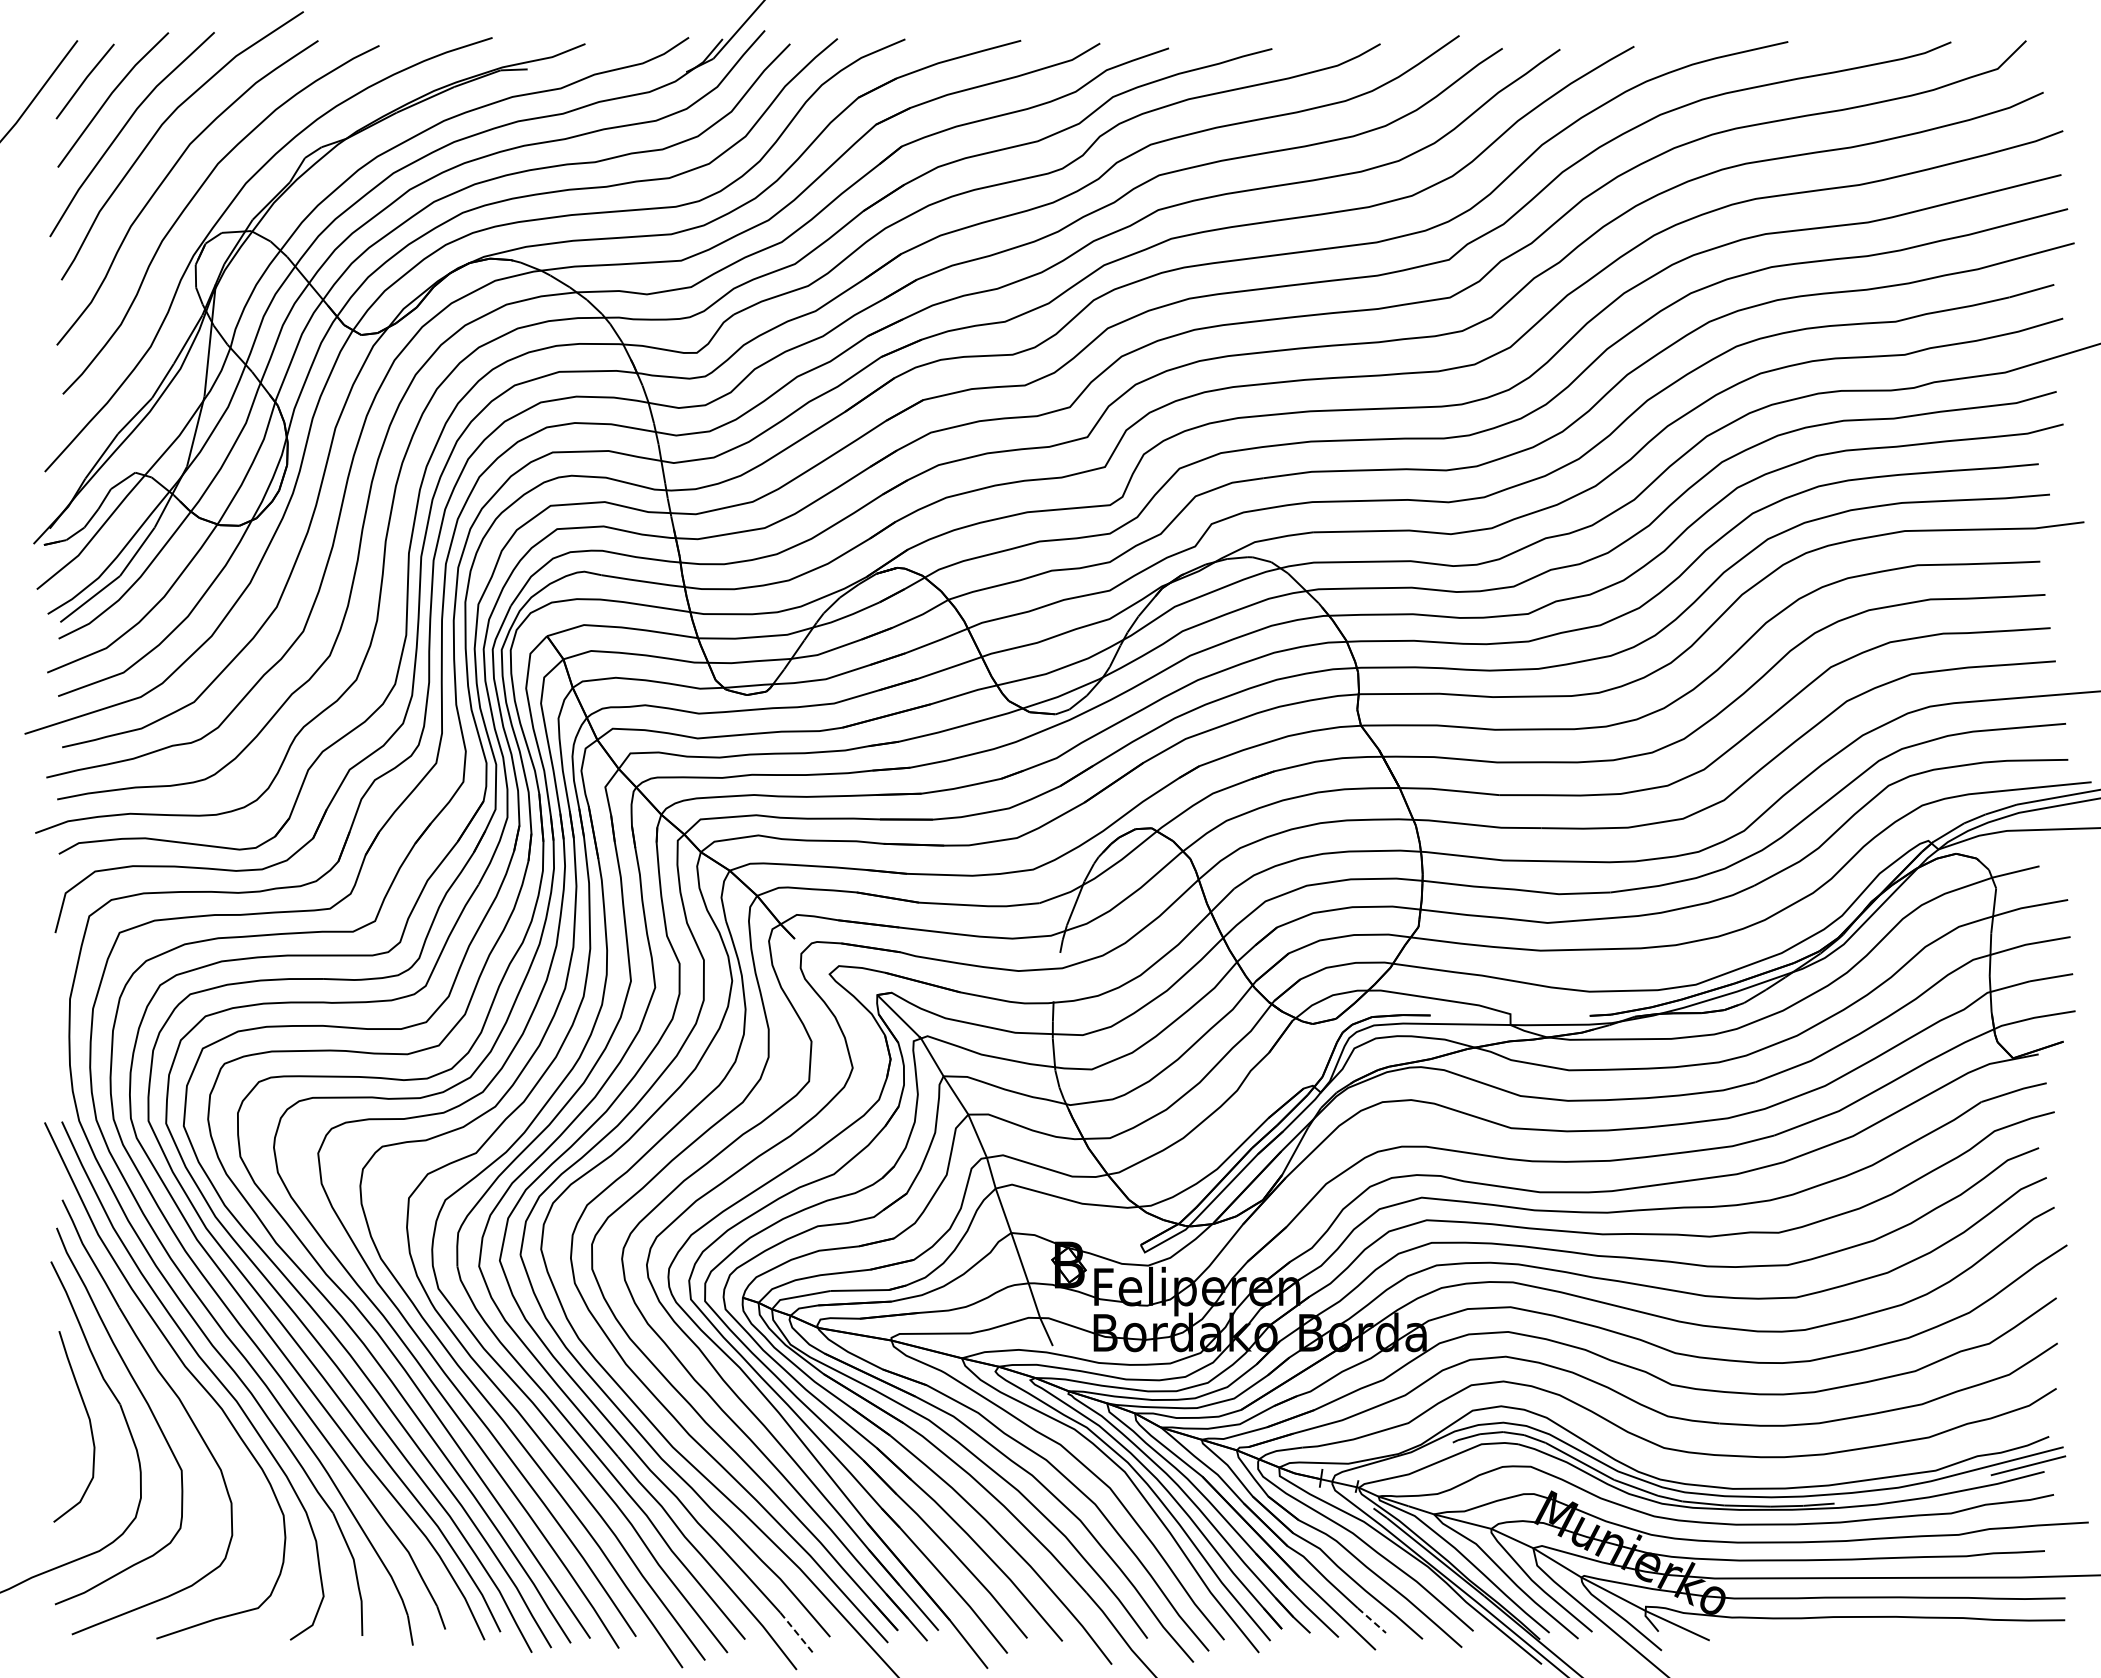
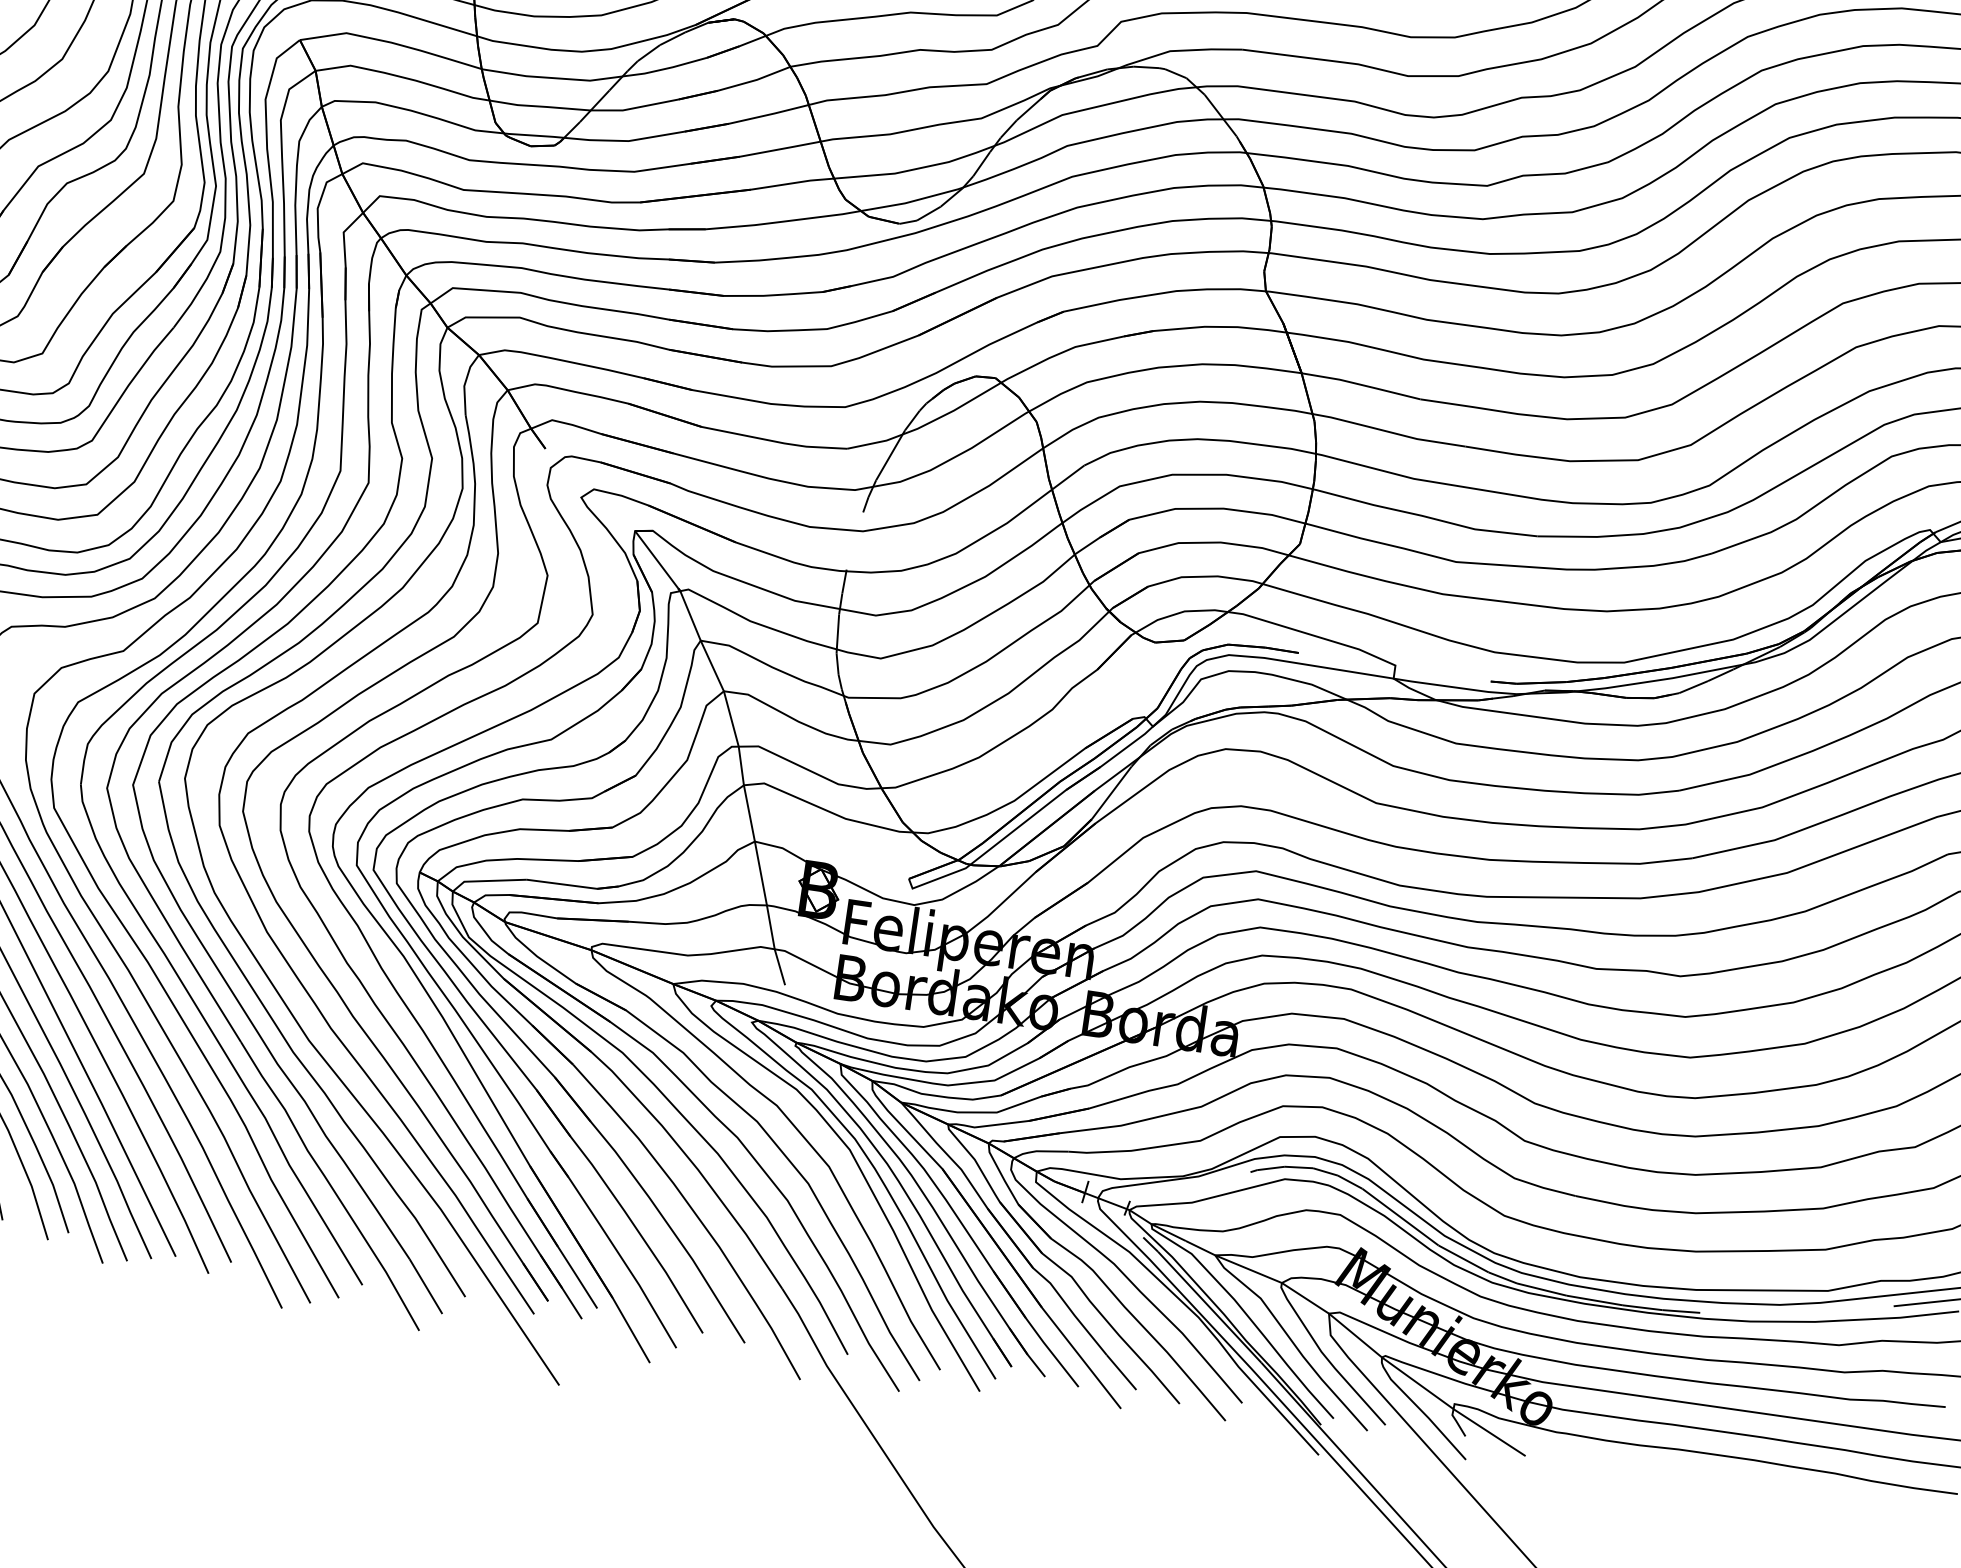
line: (1371, 1620) -> (1121, 1372), dashed -> solid
line: (797, 1633) -> (426, 1287), dashed -> solid

